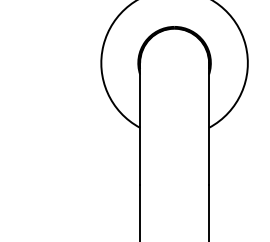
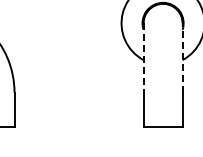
line: (140, 125) -> (143, 58), solid -> dashed
line: (208, 125) -> (182, 58), solid -> dashed

